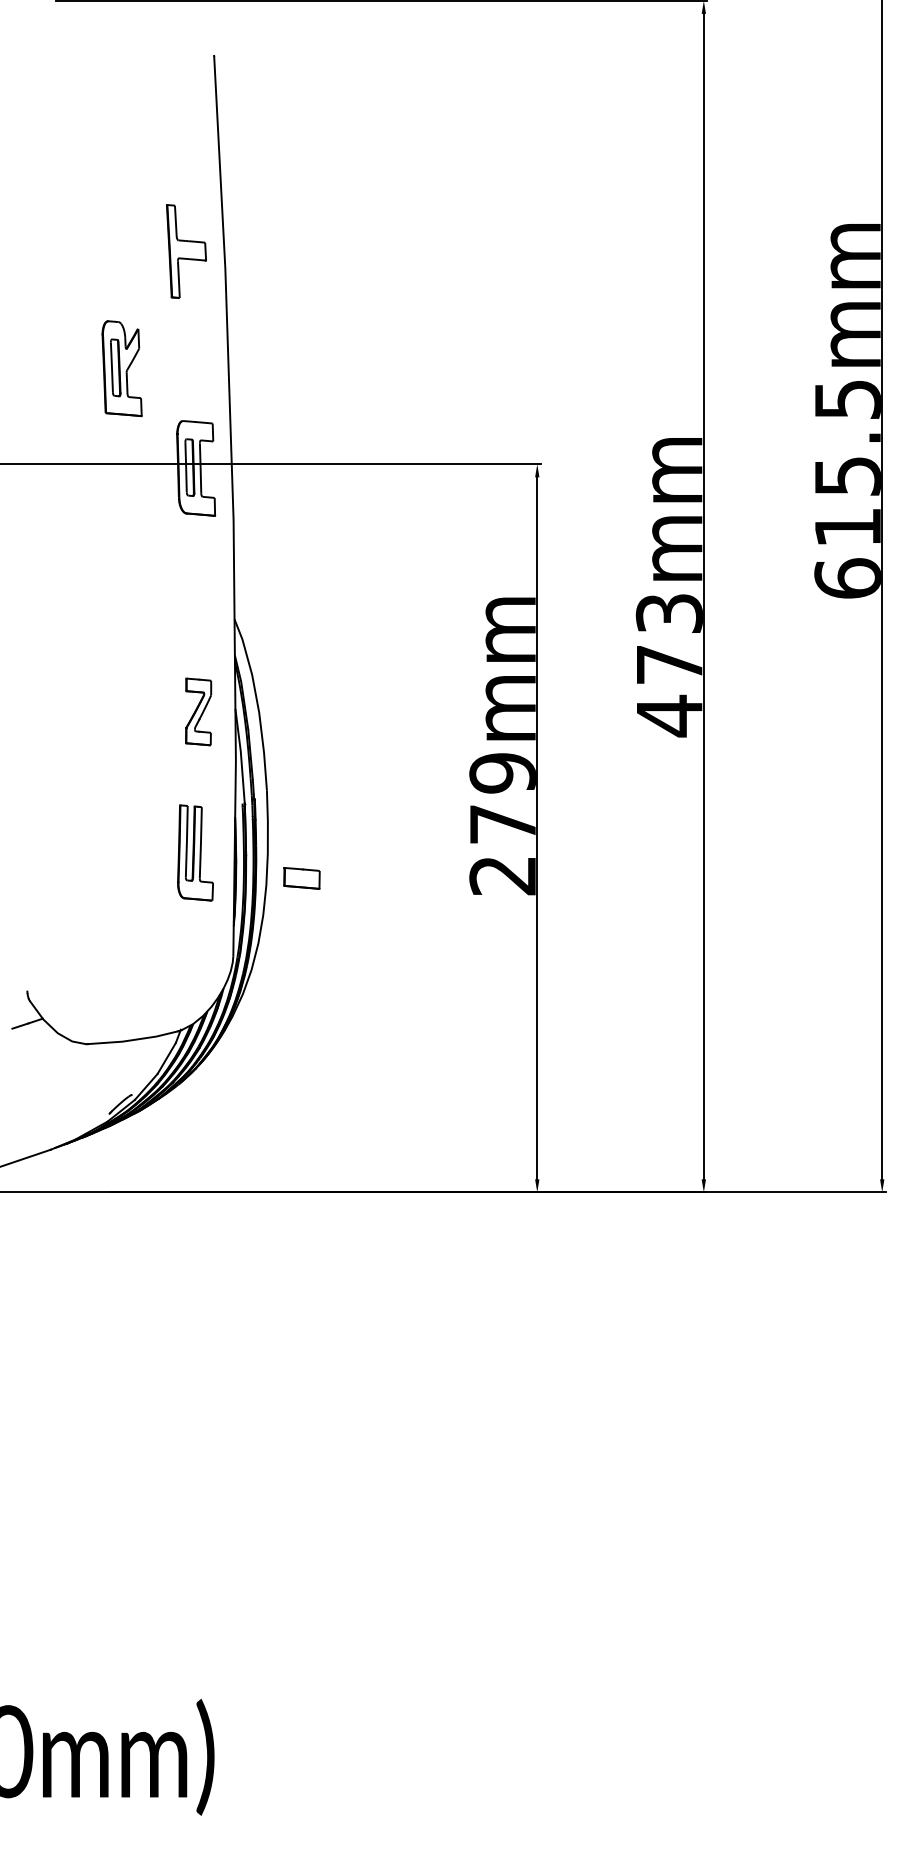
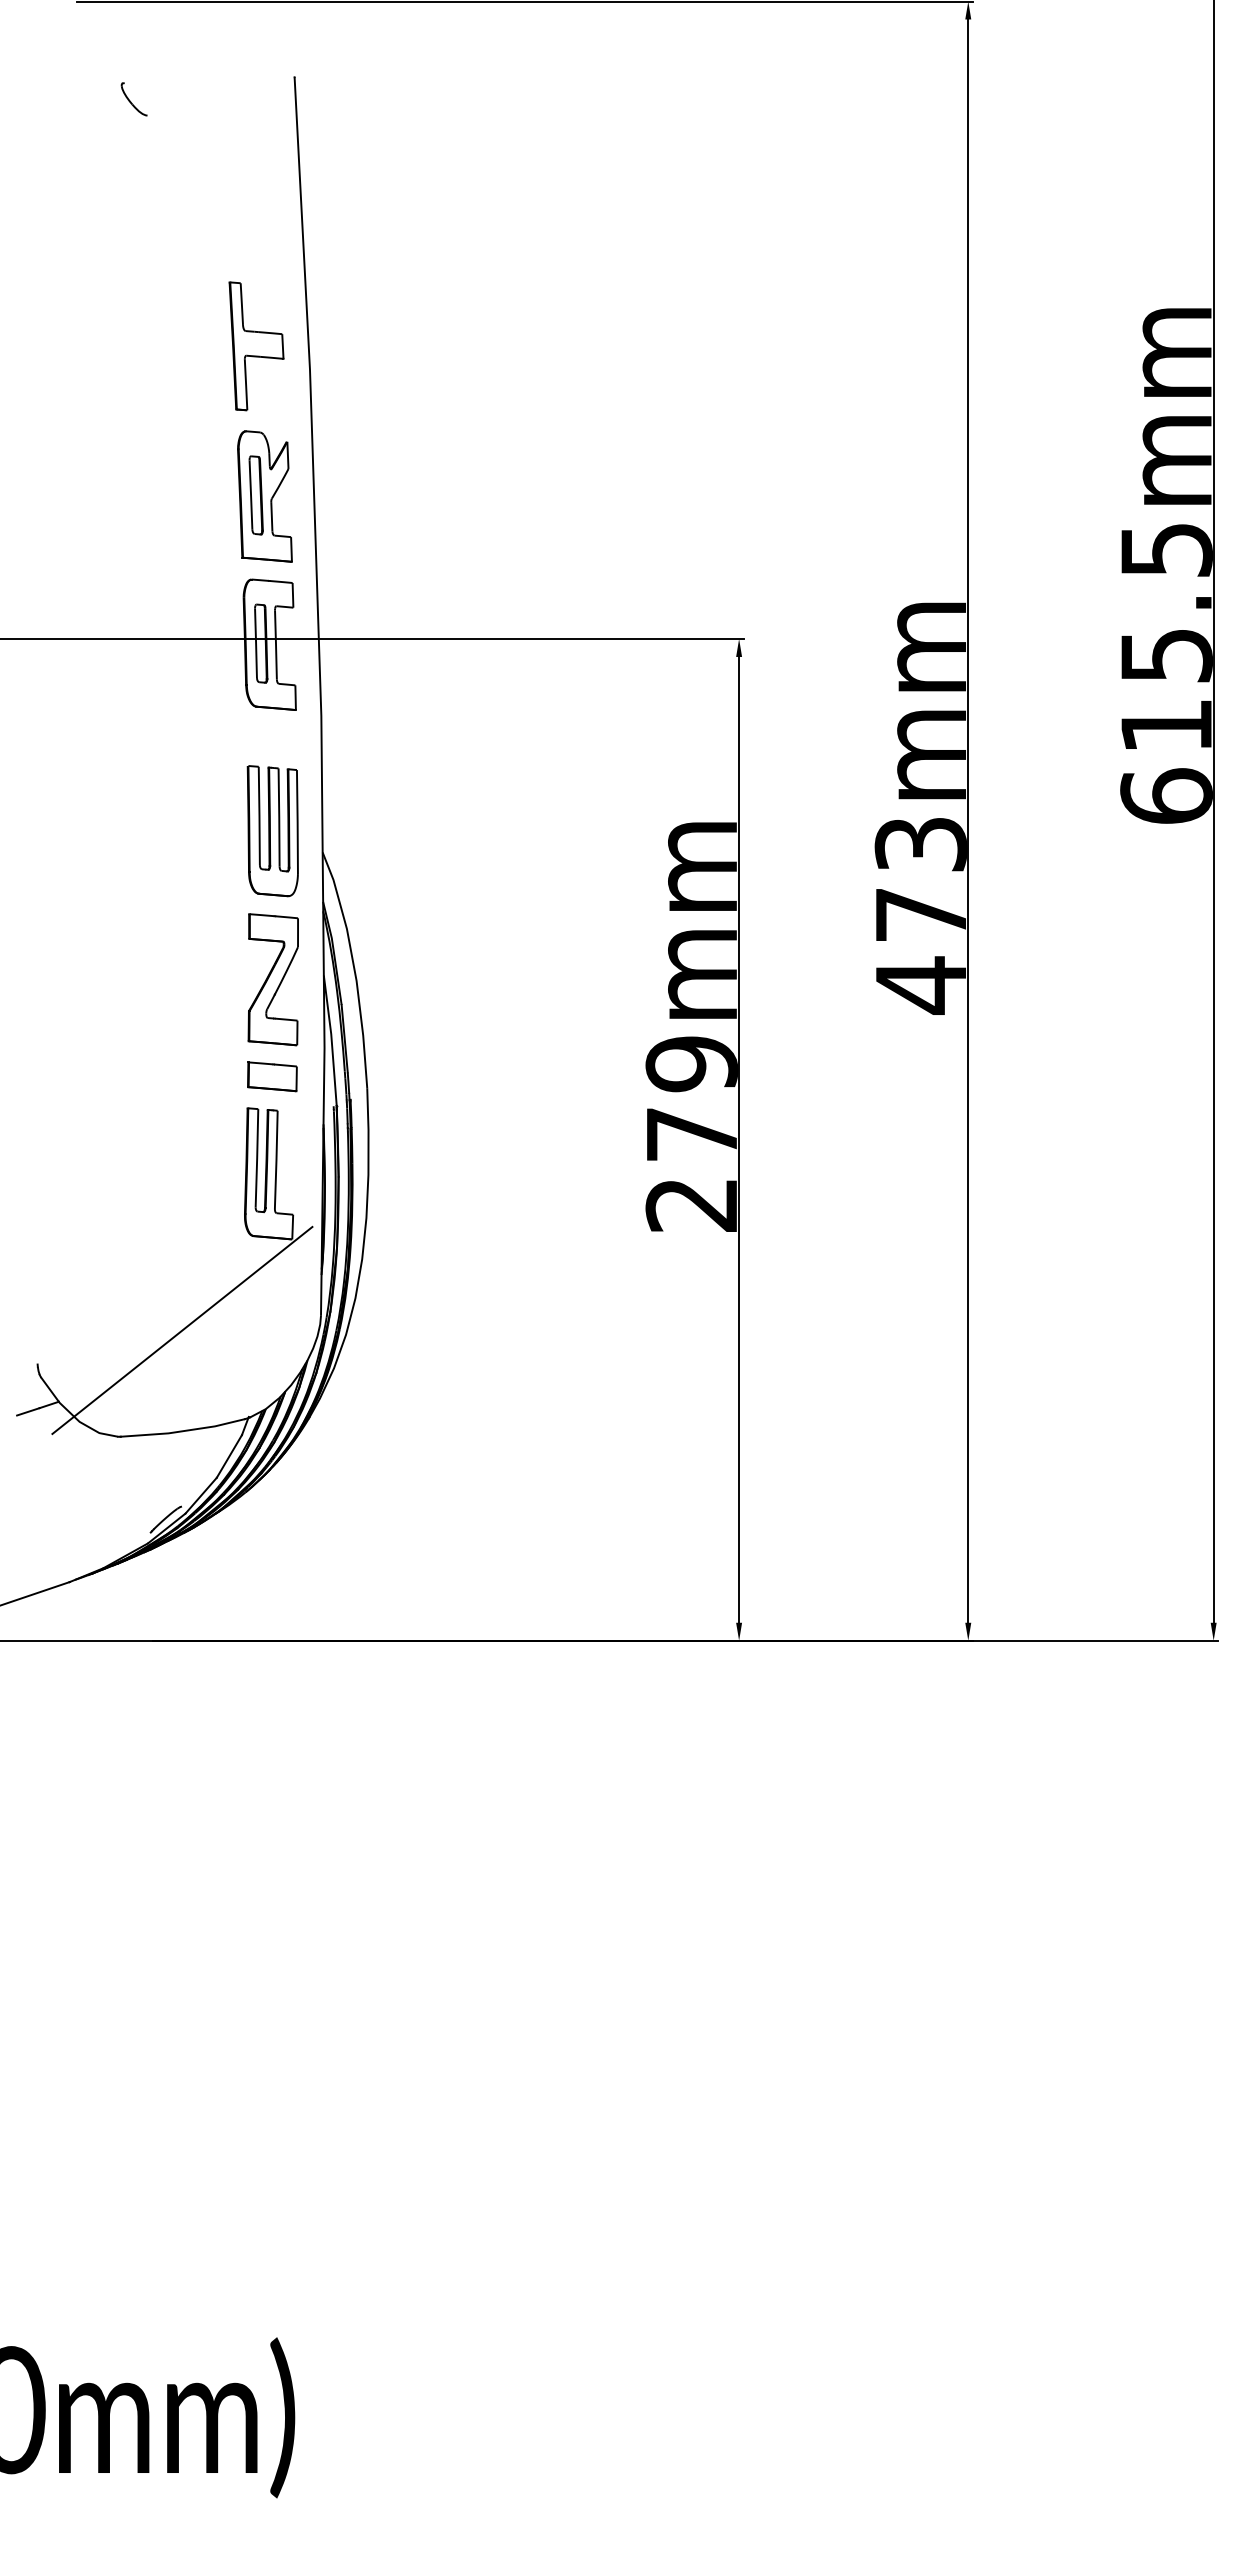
part: (97, 72) -> (133, 99), added
part: (121, 368) -> (264, 496), moved
part: (198, 604) -> (272, 831), added
part: (198, 711) -> (272, 979), size x1.43
part: (302, 878) -> (272, 1076), moved
line: (132, 966) -> (182, 1329), added

